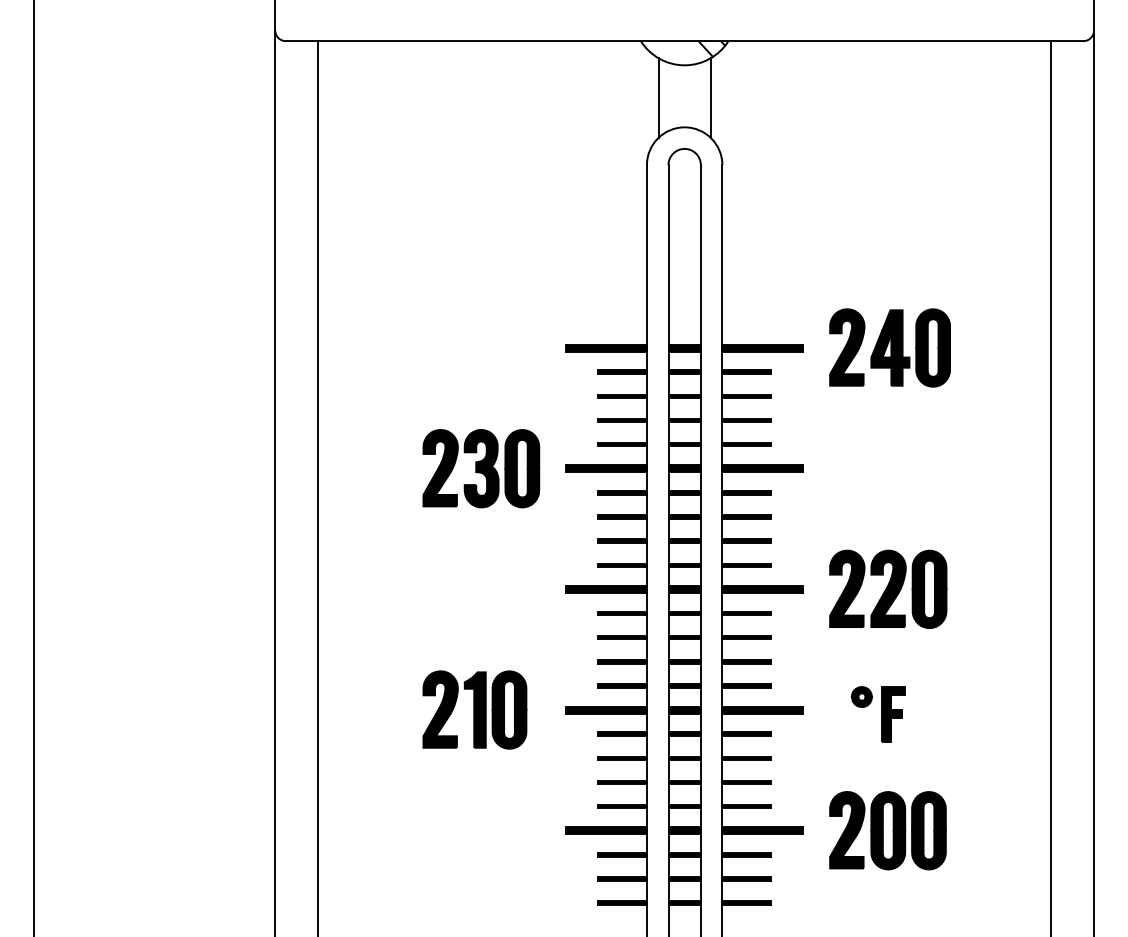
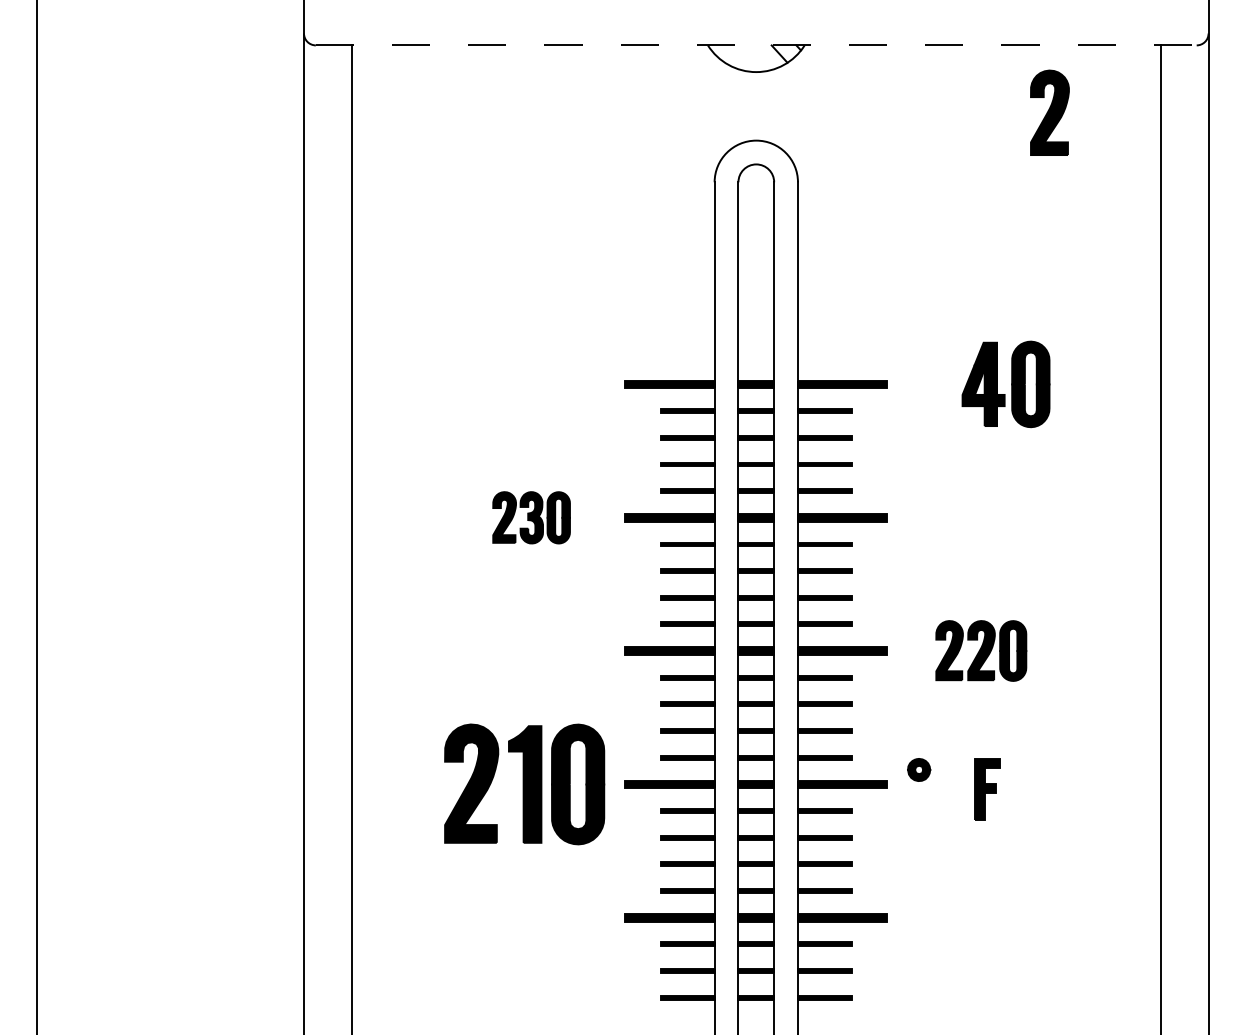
line: (684, 41) -> (756, 45), solid -> dashed
line: (658, 97) -> (727, 107), removed
line: (710, 97) -> (784, 107), removed
part: (846, 347) -> (1049, 112), moved
part: (481, 468) -> (531, 517), size x0.6
part: (888, 588) -> (981, 650), size x0.7
part: (862, 696) -> (919, 769), moved
part: (474, 709) -> (524, 783), size x1.4
part: (887, 830) -> (980, 917), removed

